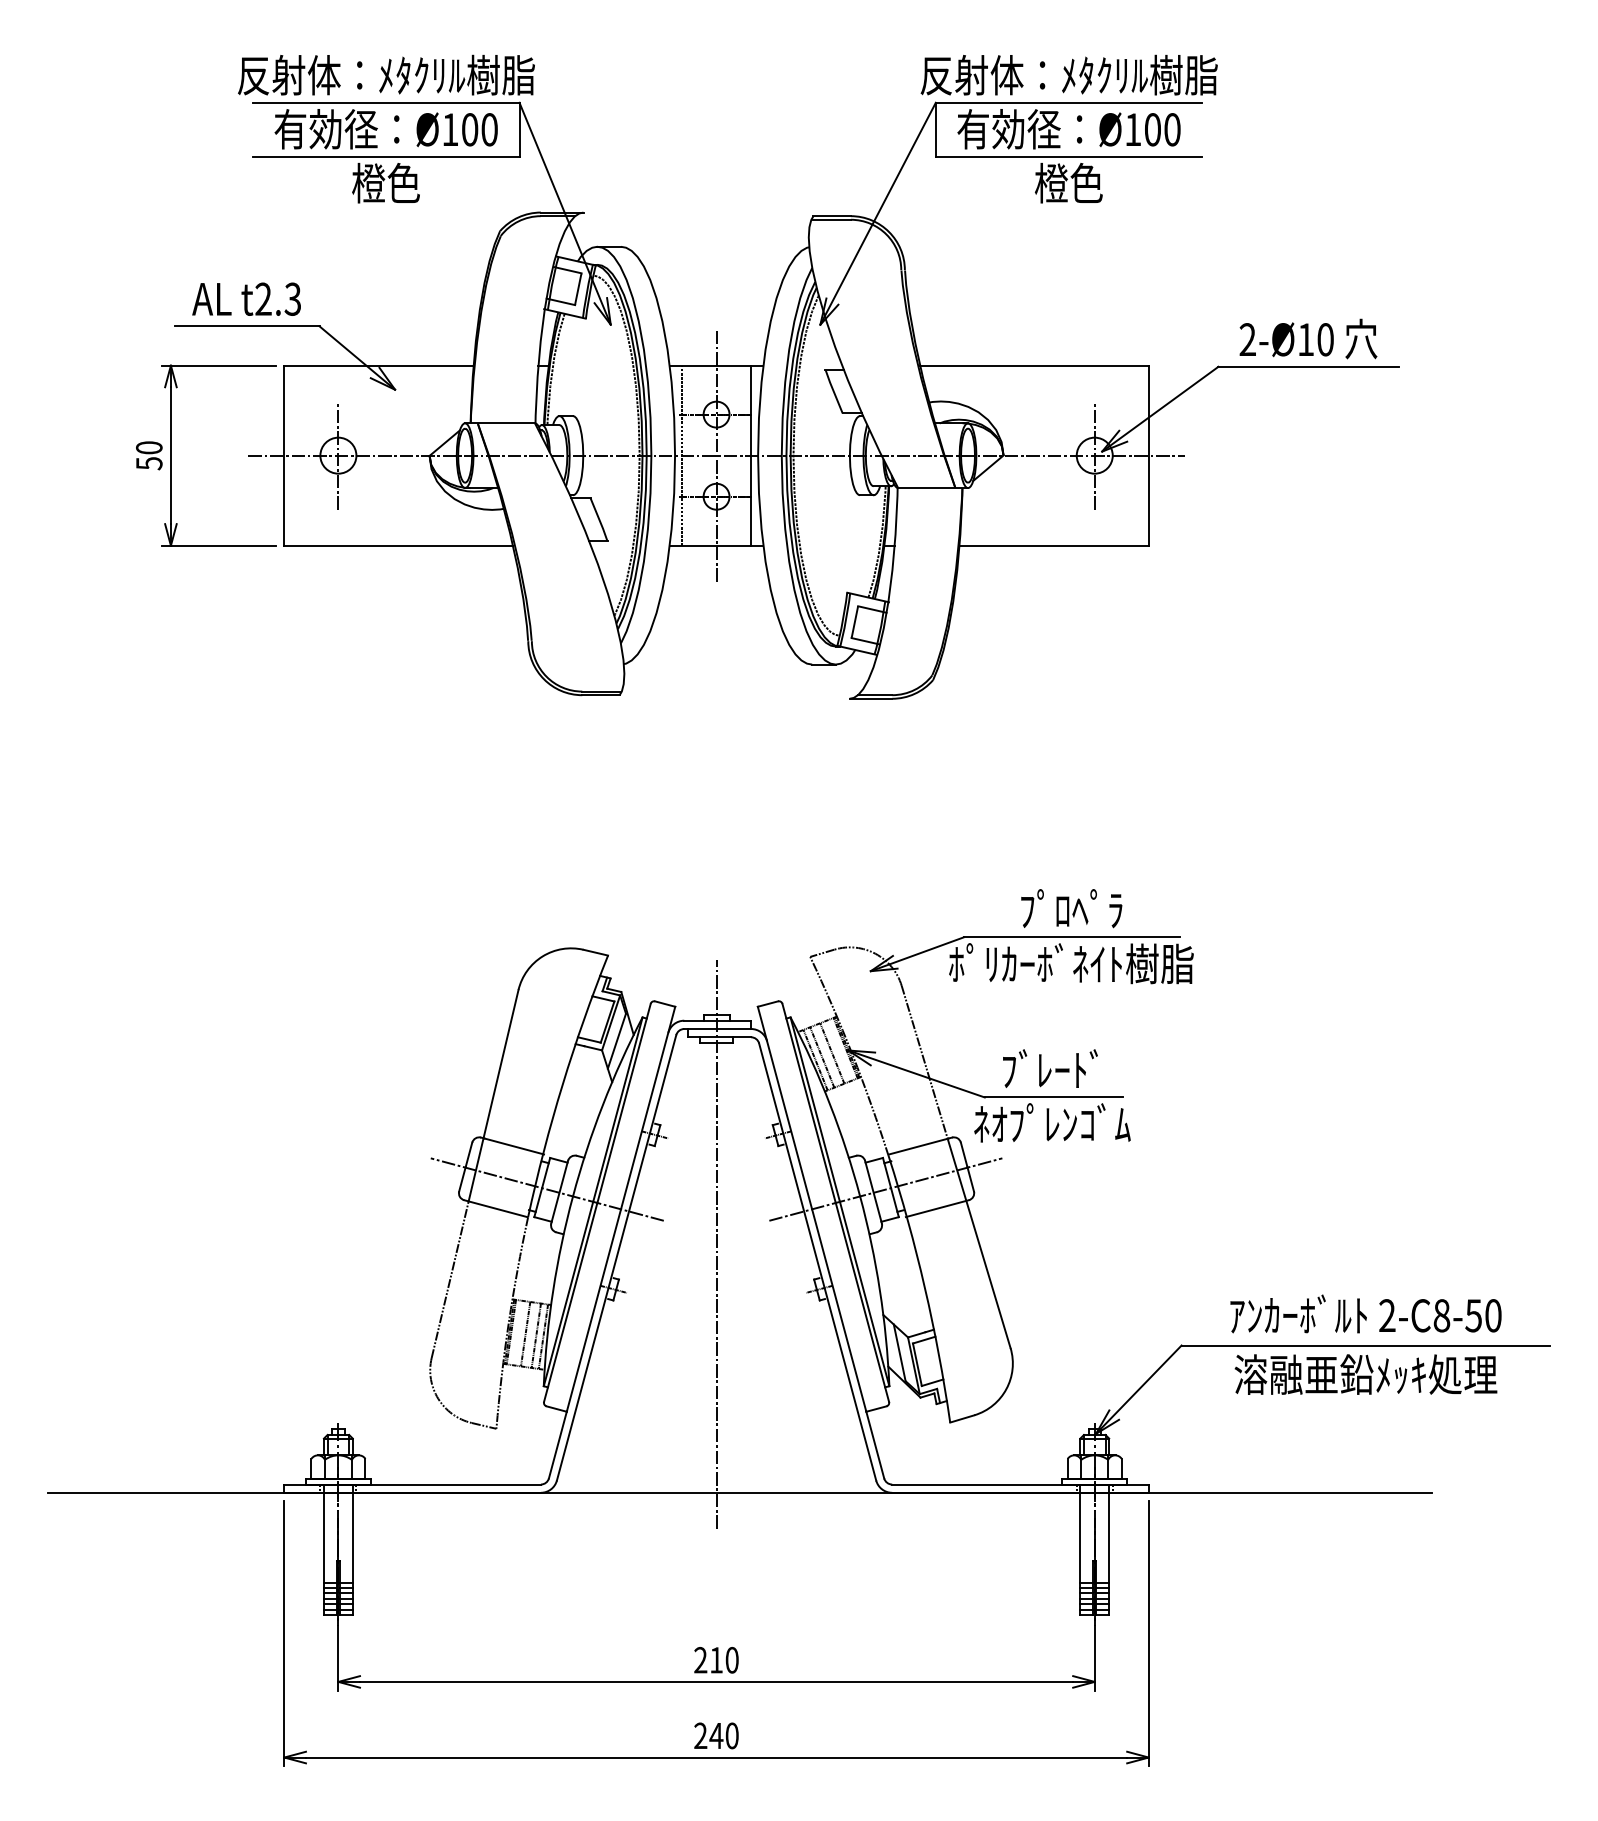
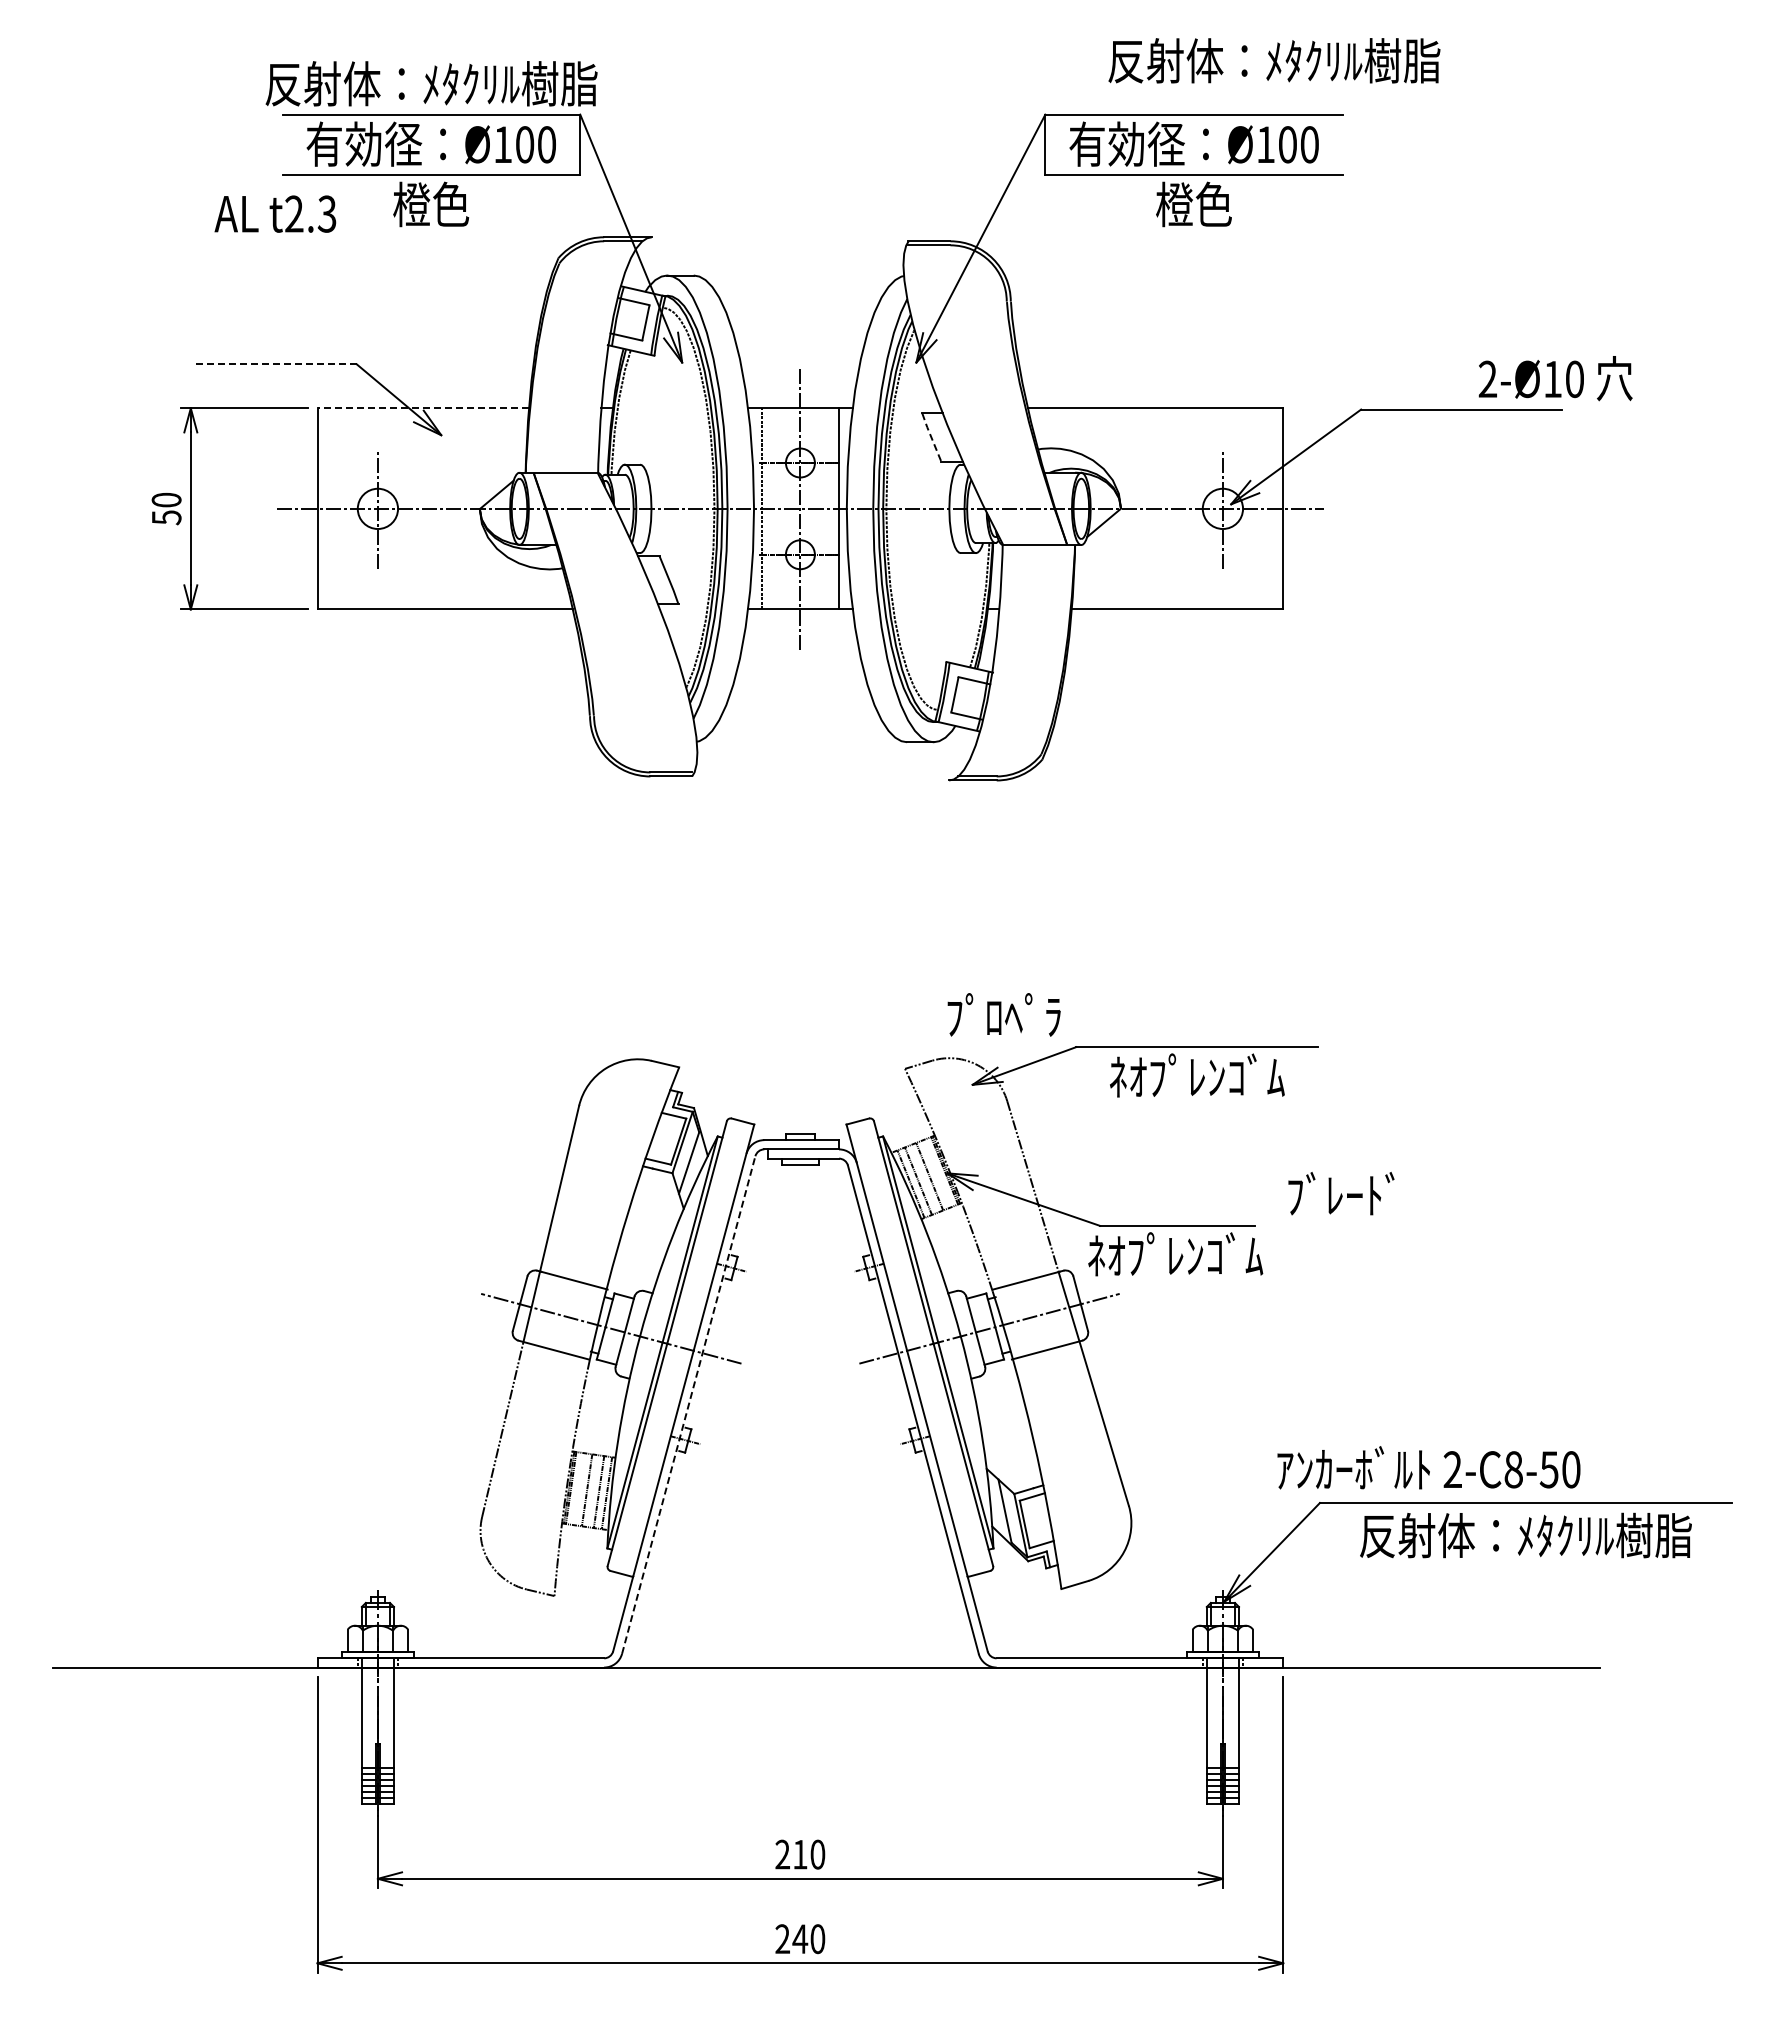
text: (1069, 74) -> (1274, 60), moved
text: (246, 298) -> (275, 213), moved
line: (247, 326) -> (276, 364), solid -> dashed
text: (1308, 338) -> (1555, 378), moved
line: (379, 365) -> (423, 408), solid -> dashed
line: (833, 391) -> (931, 437), solid -> dashed
text: (1071, 908) -> (1003, 1014), moved
text: (1071, 963) -> (1196, 1076), ﾎﾟﾘｶｰﾎﾞﾈｲﾄ樹脂 -> ﾈｵﾌﾟﾚﾝｺﾞﾑ
text: (1050, 1068) -> (1341, 1193), moved
line: (716, 1243) -> (800, 1389), removed
line: (616, 1258) -> (688, 1405), solid -> dashed
text: (1365, 1313) -> (1428, 1467), moved
text: (1365, 1374) -> (1525, 1535), 溶融亜鉛ﾒｯｷ処理 -> 反射体：ﾒﾀｸﾘﾙ樹脂

